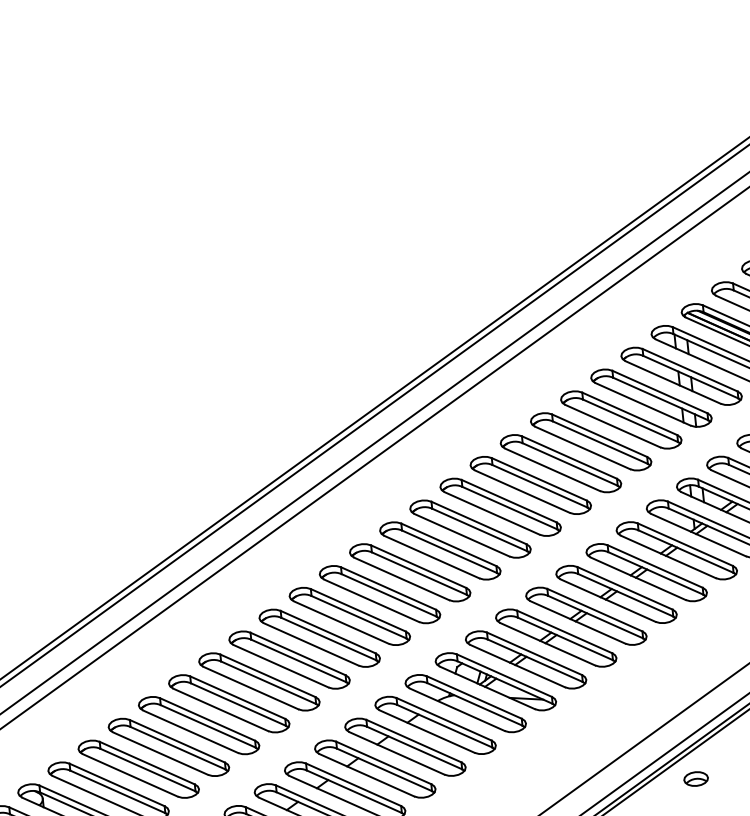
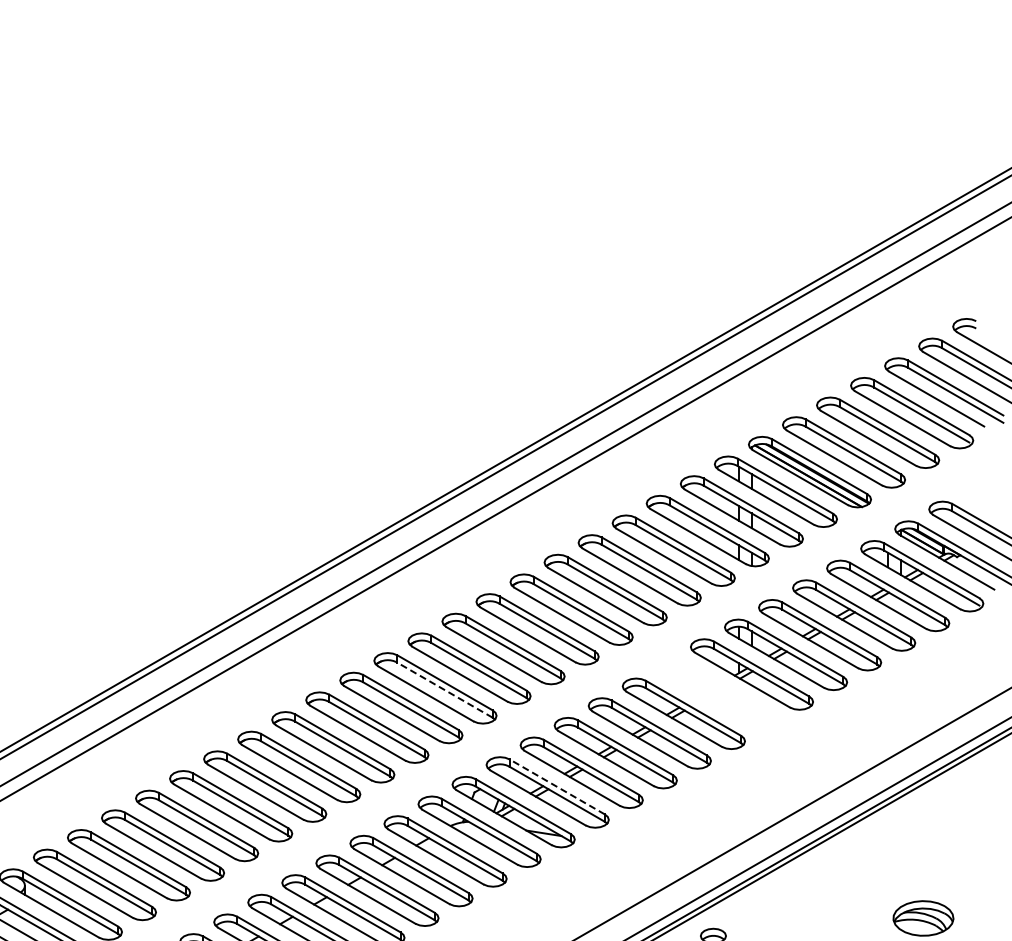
part: (676, 551) -> (717, 694), removed
line: (419, 573) -> (445, 690), solid -> dashed
line: (534, 653) -> (557, 786), solid -> dashed

